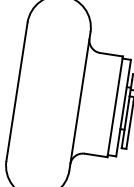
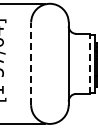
line: (17, 91) -> (31, 63), solid -> dashed
line: (114, 106) -> (89, 63), solid -> dashed

